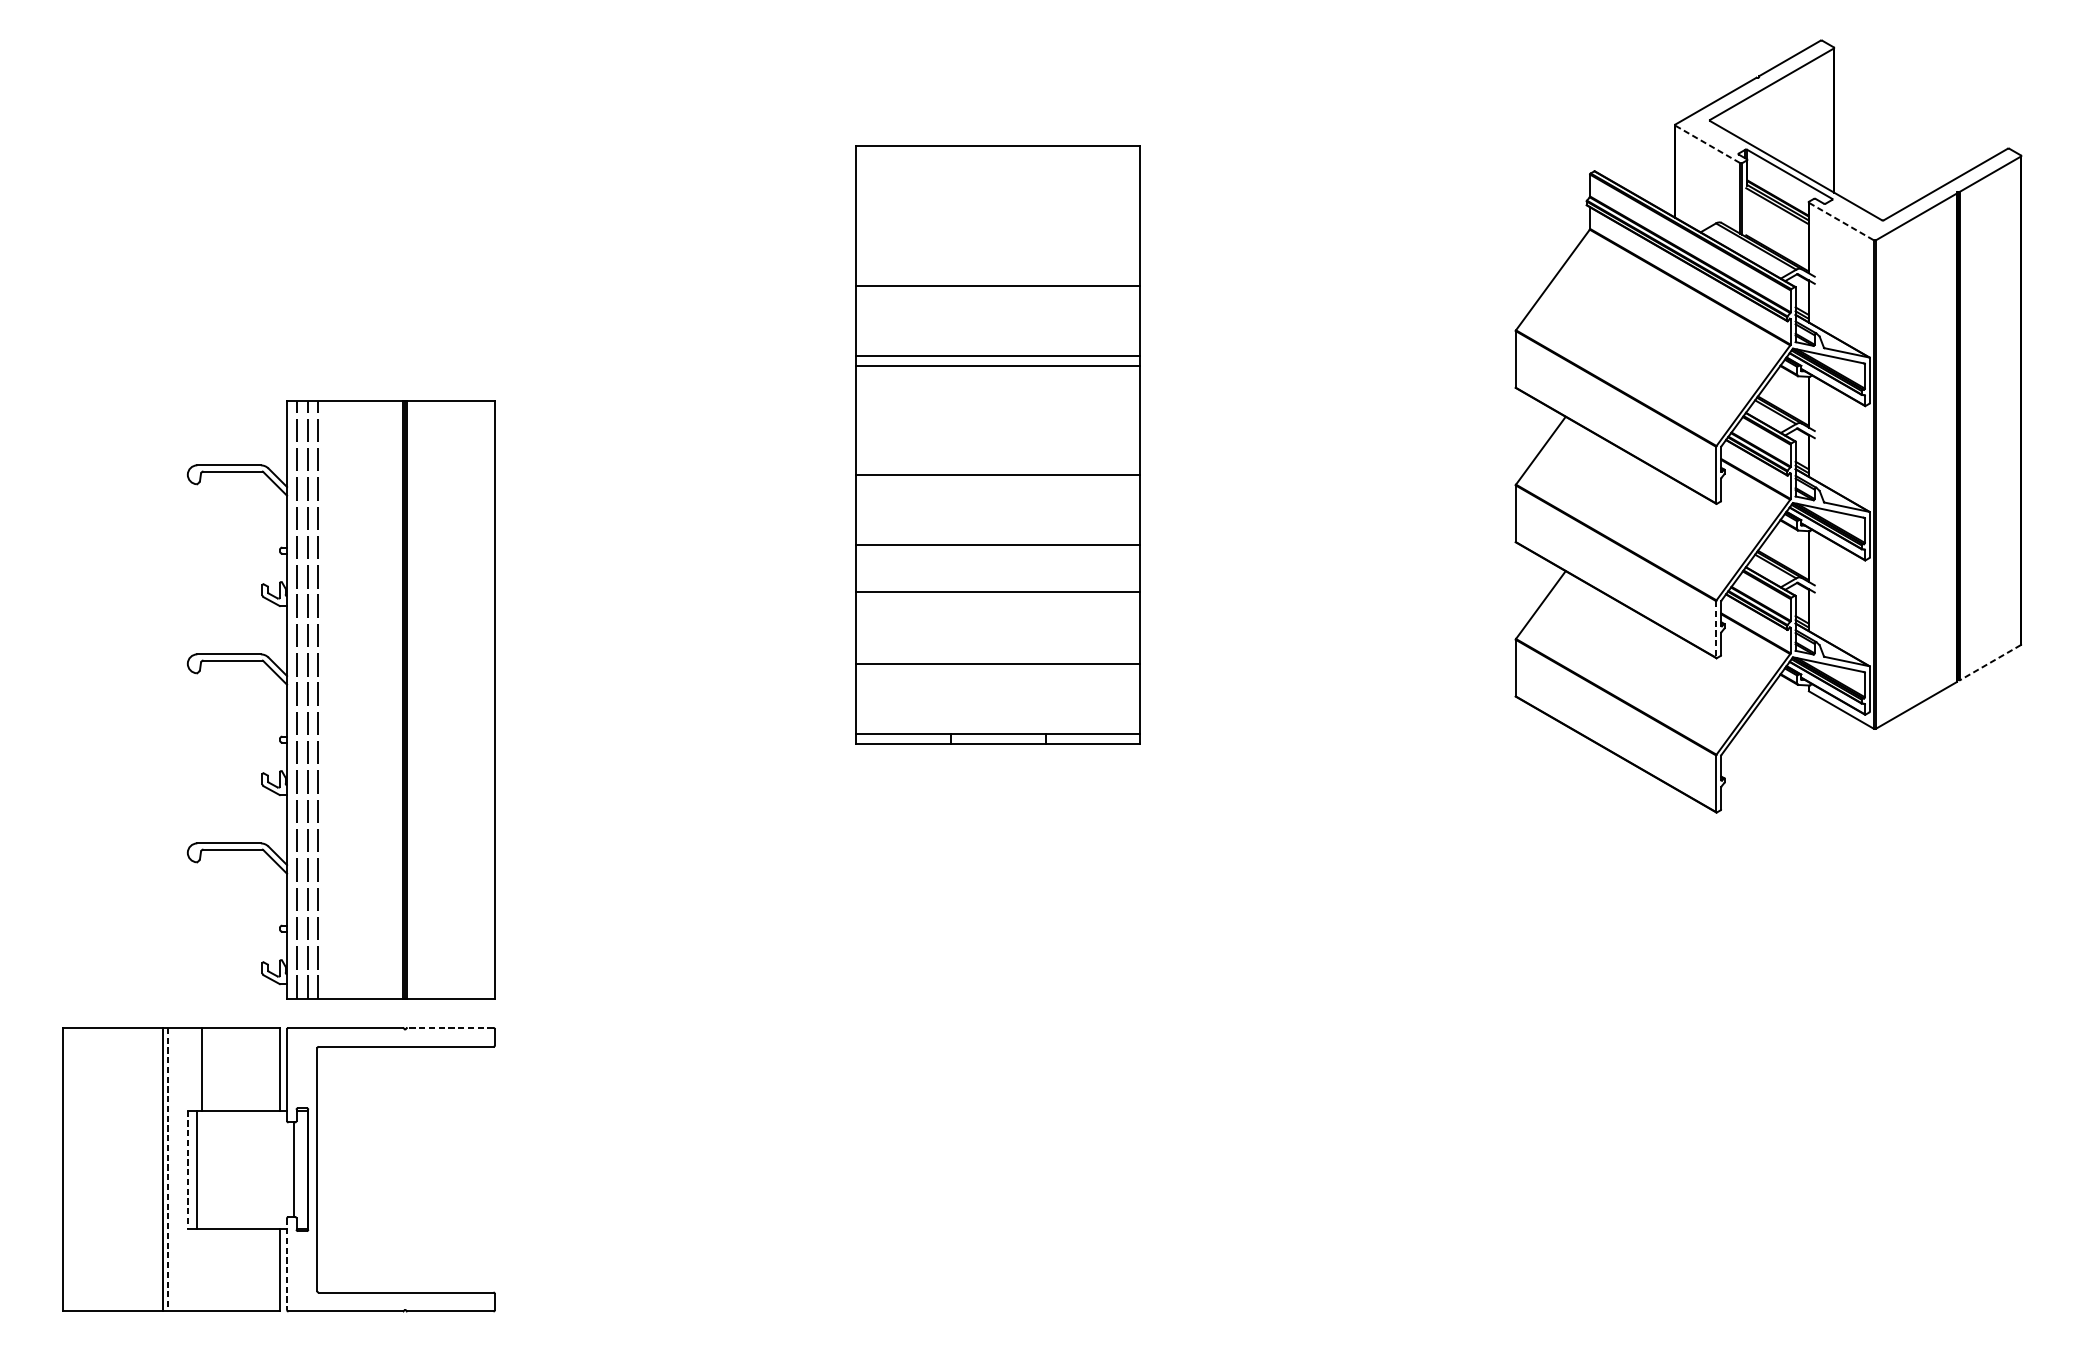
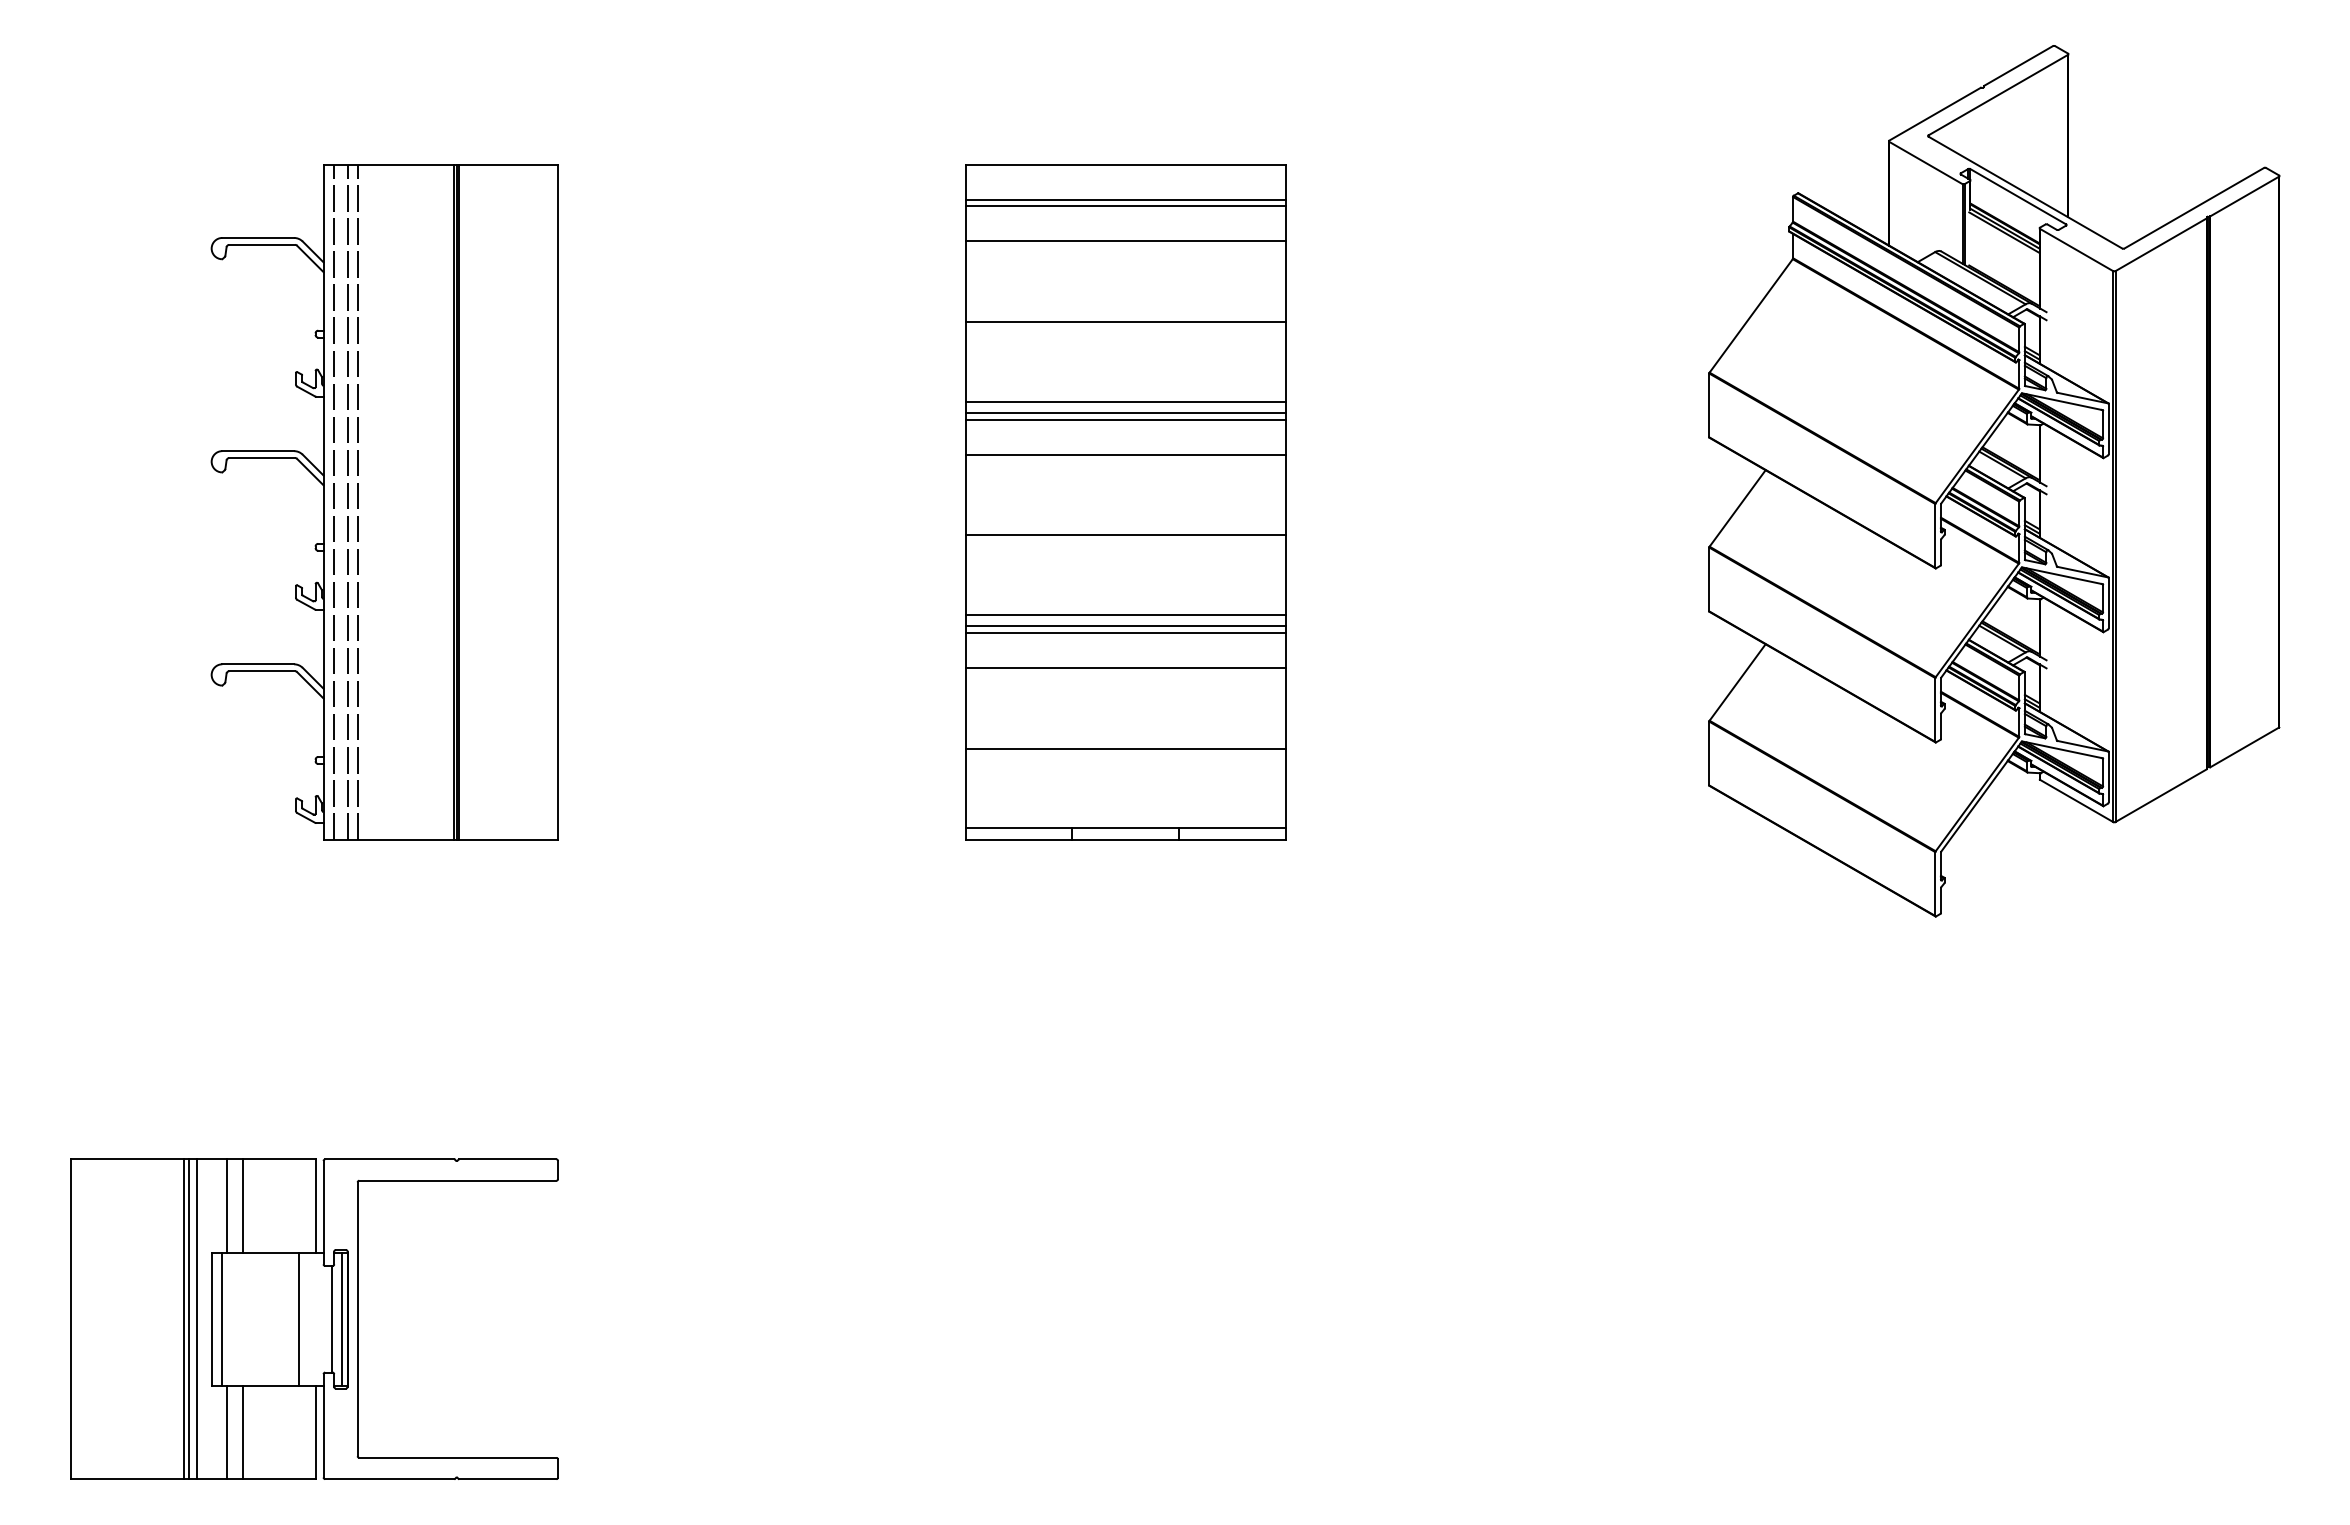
line: (1708, 144) -> (1926, 163), dashed -> solid
line: (998, 176) -> (1125, 199), added
line: (998, 182) -> (1125, 206), added
line: (998, 214) -> (1125, 241), added
line: (1842, 222) -> (2077, 250), dashed -> solid
line: (998, 371) -> (1125, 419), added
line: (998, 402) -> (1125, 454), added
line: (998, 555) -> (1125, 626), added
line: (998, 560) -> (1125, 632), added
line: (1716, 629) -> (1935, 710), dashed -> solid
line: (1990, 662) -> (2244, 747), dashed -> solid
part: (341, 699) -> (384, 502), moved
line: (450, 1028) -> (507, 1159), dashed -> solid
line: (215, 1068) -> (242, 1205), added
line: (168, 1169) -> (189, 1319), dashed -> solid
line: (175, 1169) -> (197, 1319), added
line: (187, 1169) -> (211, 1319), dashed -> solid
line: (264, 1169) -> (298, 1318), added
line: (303, 1169) -> (342, 1318), added
line: (286, 1263) -> (323, 1425), dashed -> solid
line: (201, 1270) -> (227, 1432), added
line: (215, 1270) -> (242, 1432), added

